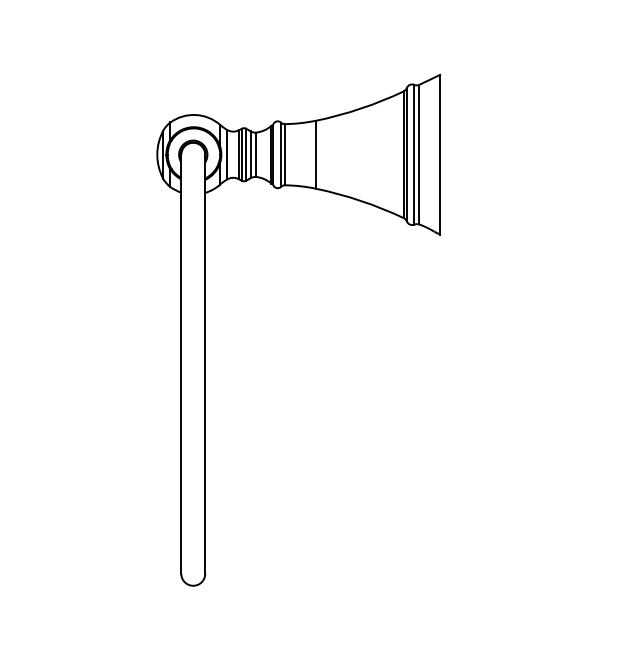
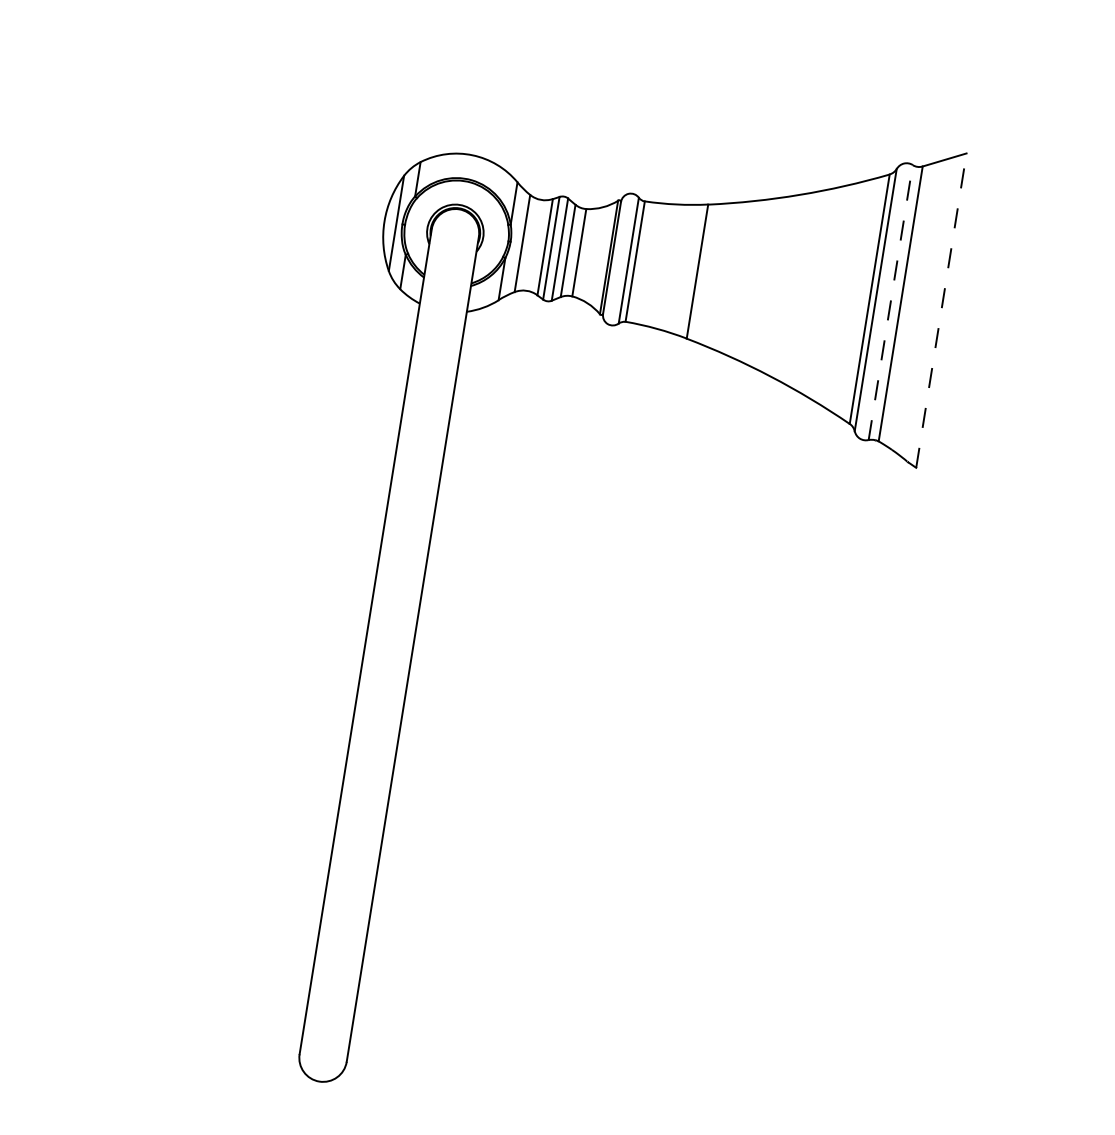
line: (414, 154) -> (891, 302), solid -> dashed
line: (440, 154) -> (942, 310), solid -> dashed

